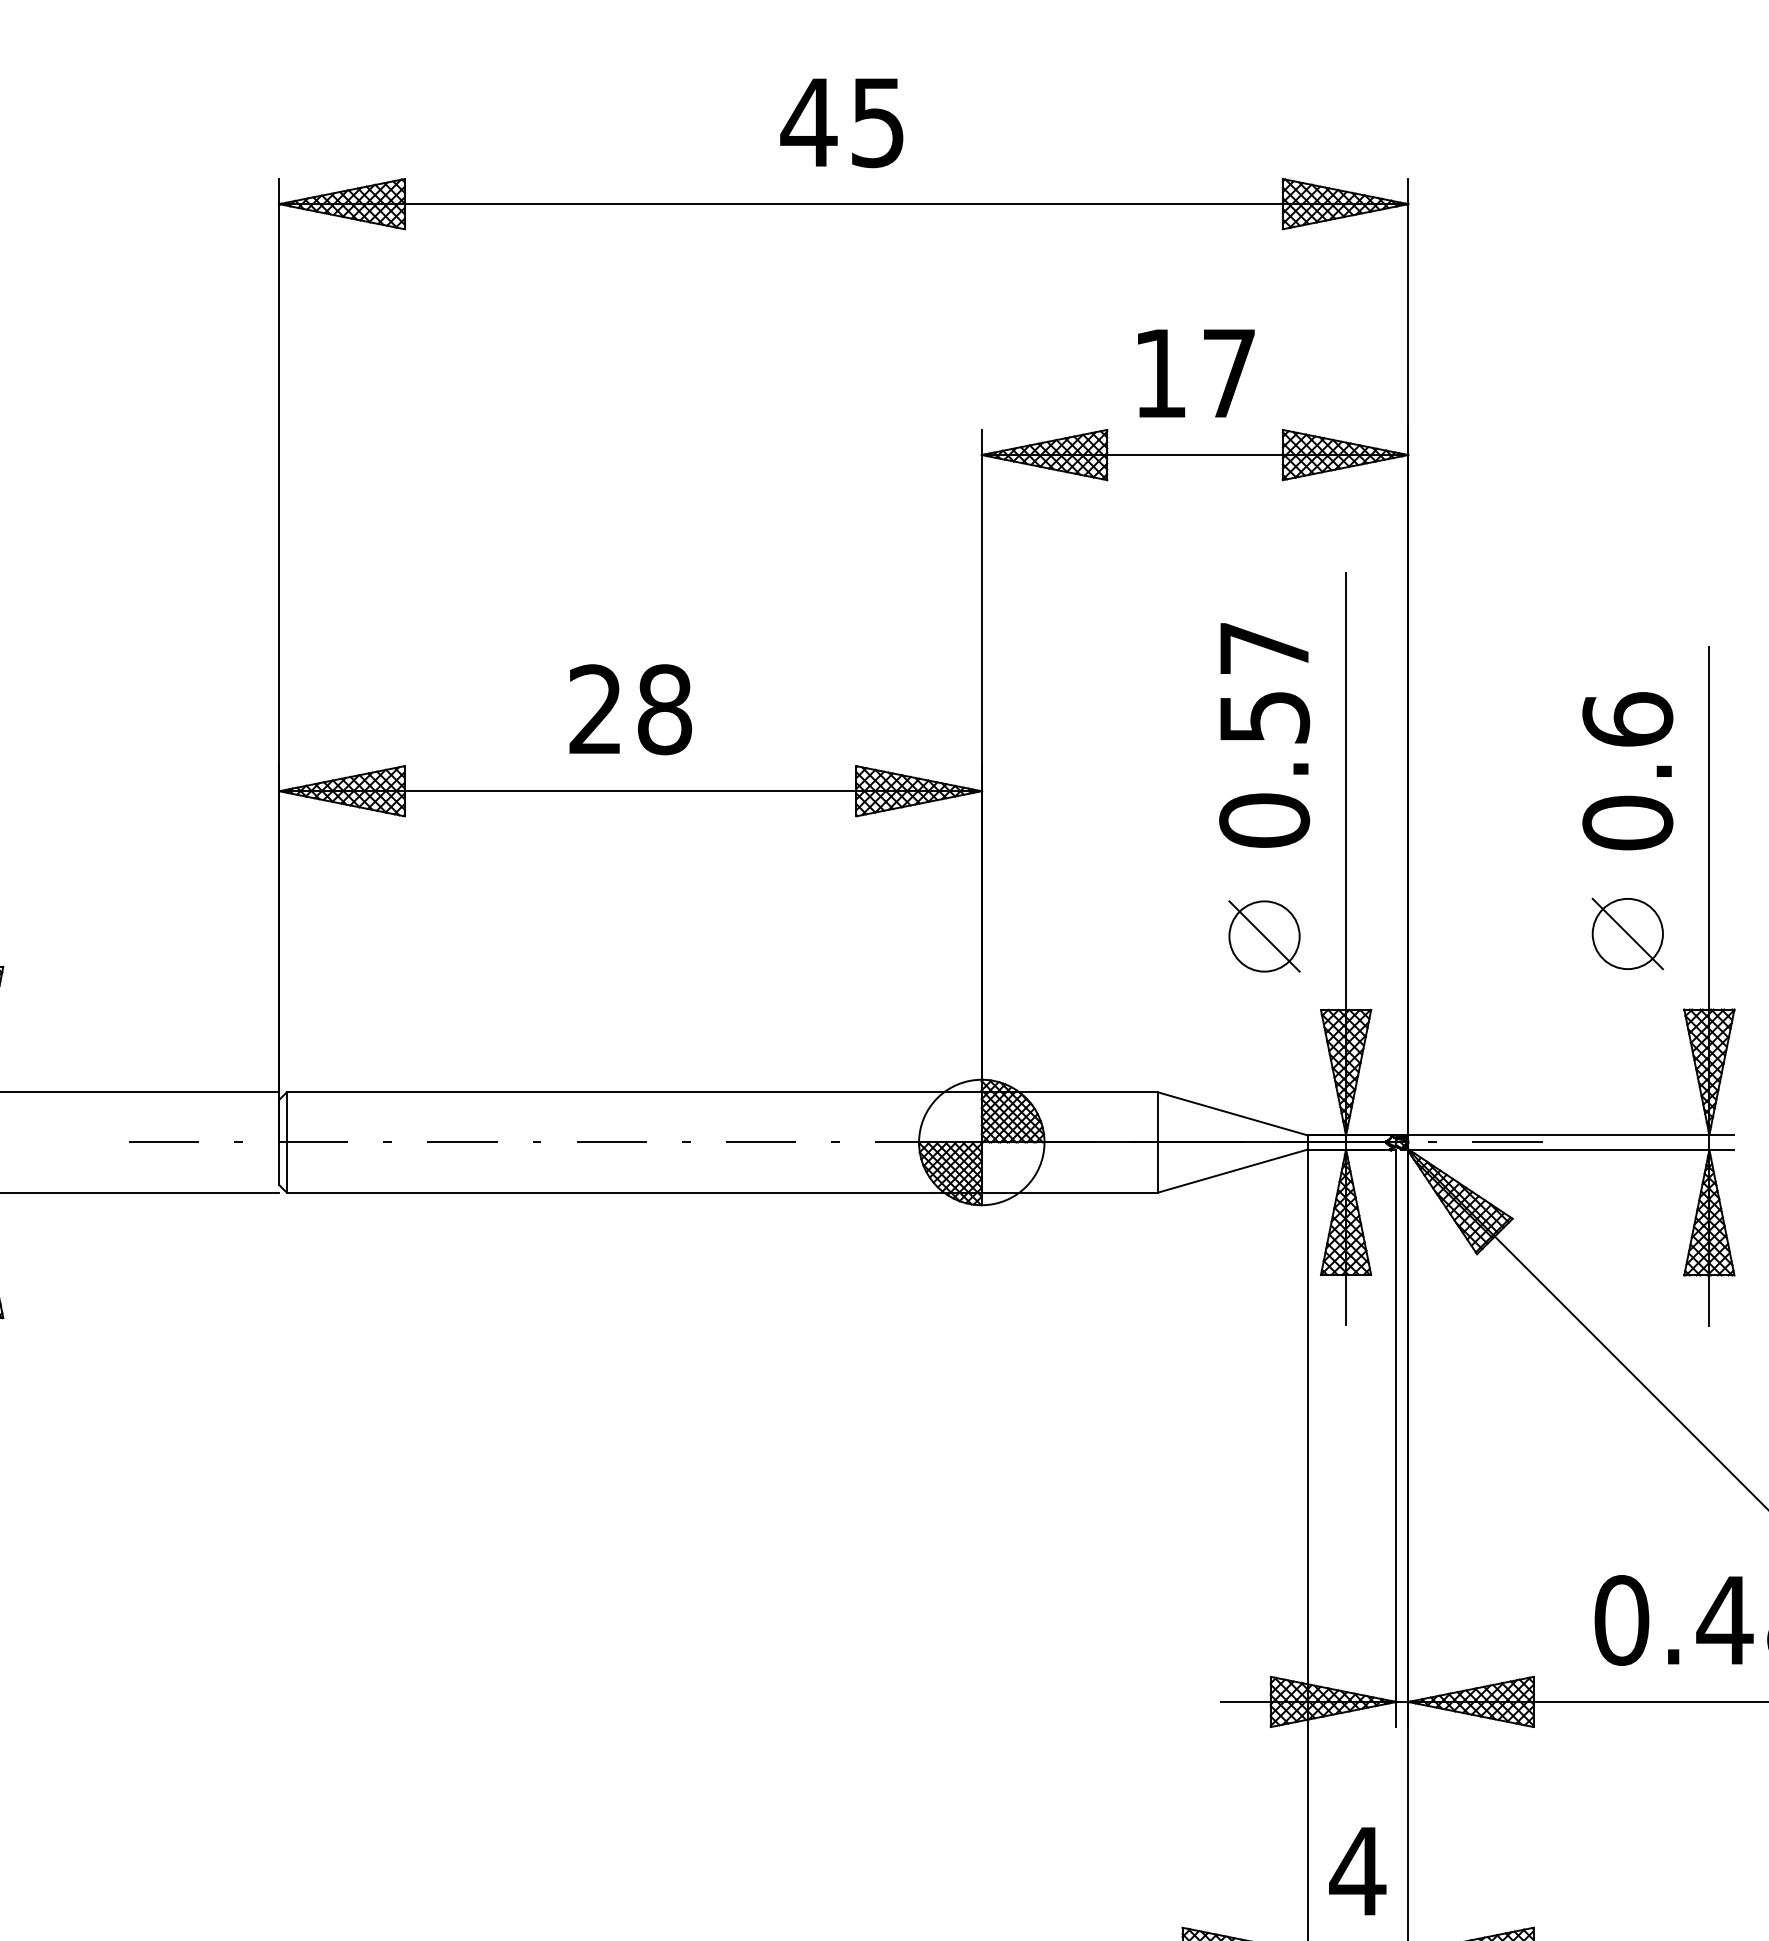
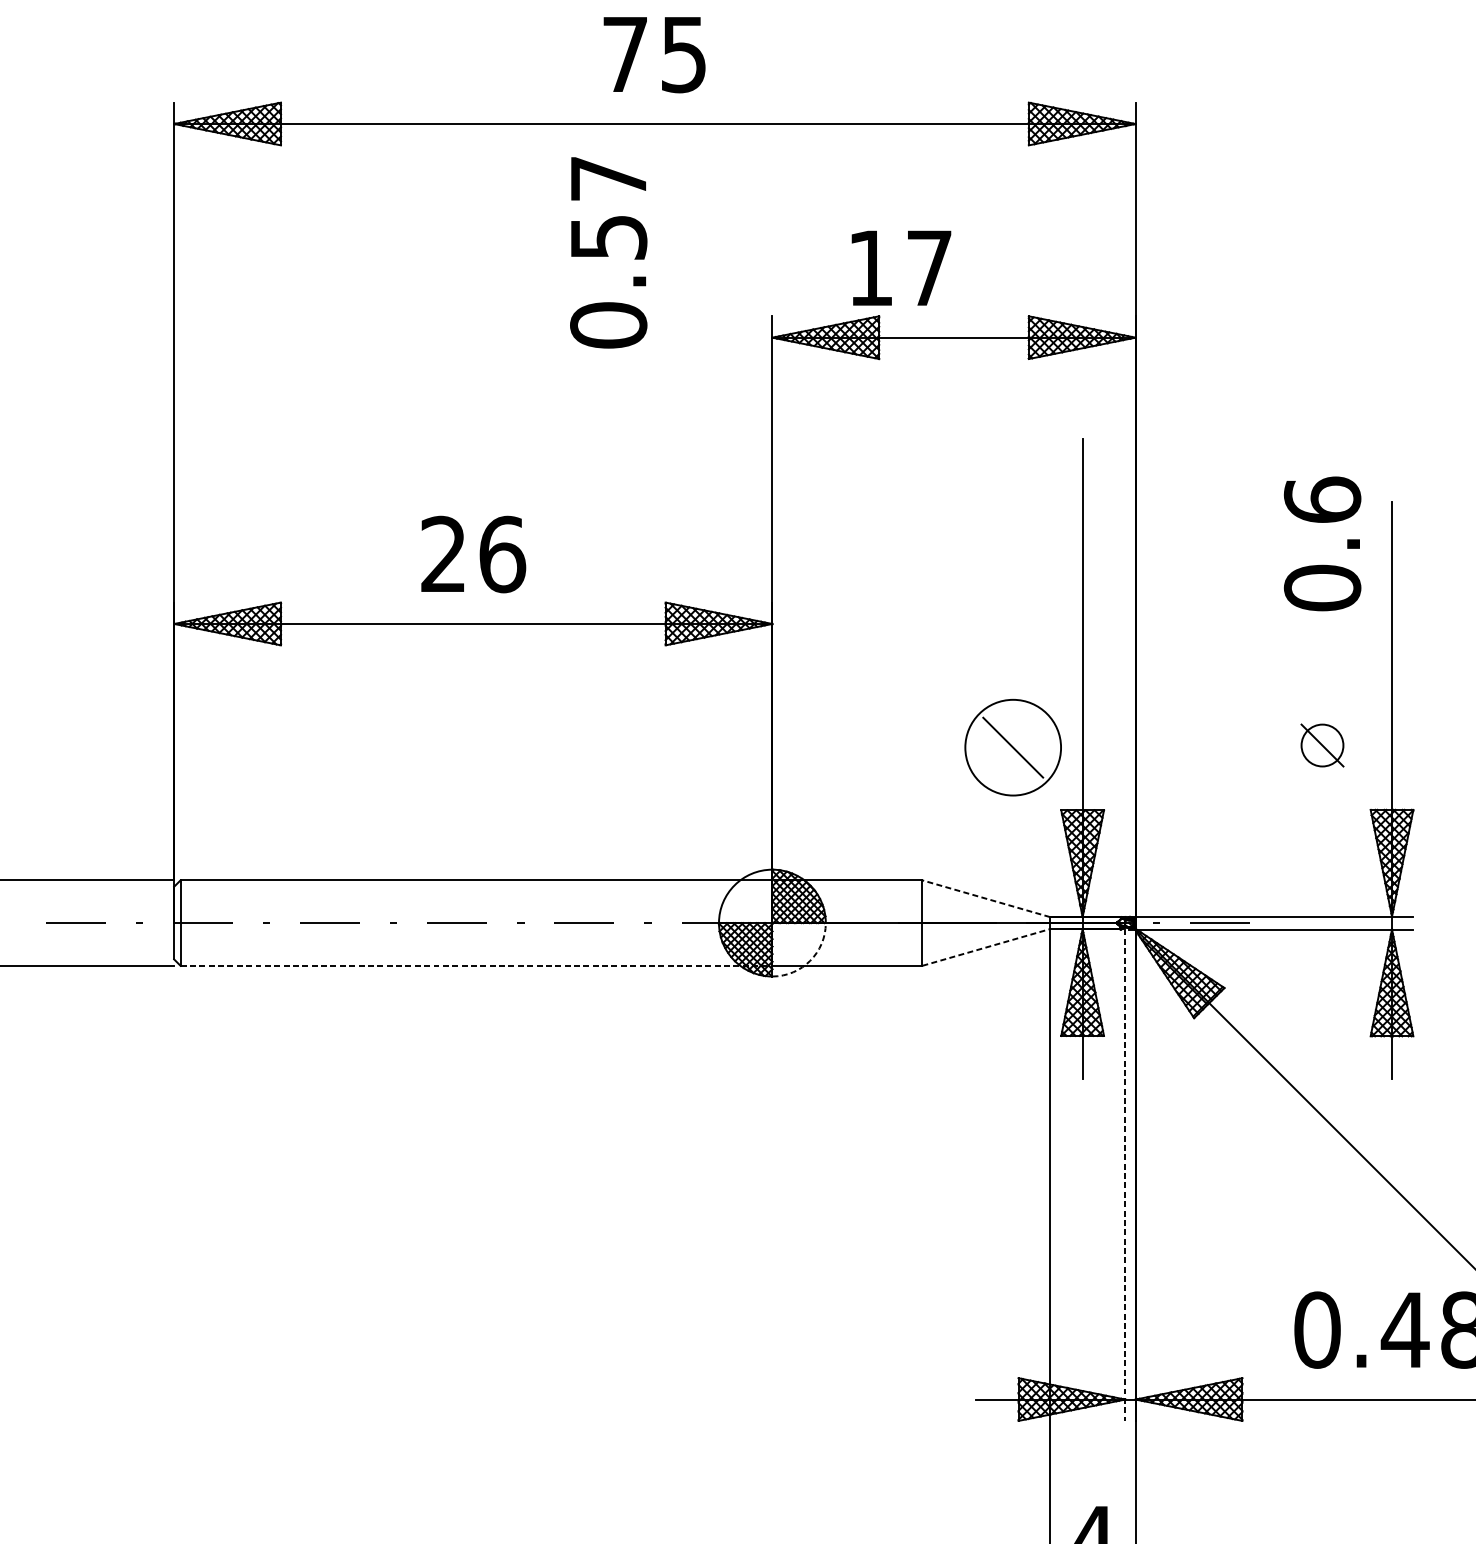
text: (808, 122) -> (624, 54), 45 -> 75
text: (1196, 373) -> (901, 268), moved
text: (665, 709) -> (503, 554), 28 -> 26
text: (1264, 735) -> (608, 252), moved
text: (1627, 771) -> (1322, 544), moved
part: (1627, 933) -> (1322, 745), size x0.7
circle: (1264, 936) -> (1013, 747), size x1.6
line: (1232, 1113) -> (985, 898), solid -> dashed
line: (1233, 1170) -> (986, 946), solid -> dashed
arc: (1026, 1186) -> (810, 960), solid -> dashed
line: (634, 1192) -> (476, 965), solid -> dashed
line: (1396, 1438) -> (1125, 1175), solid -> dashed

